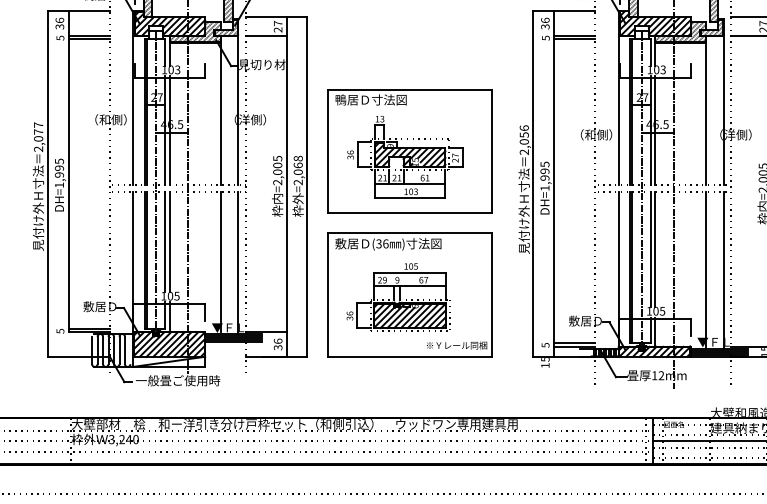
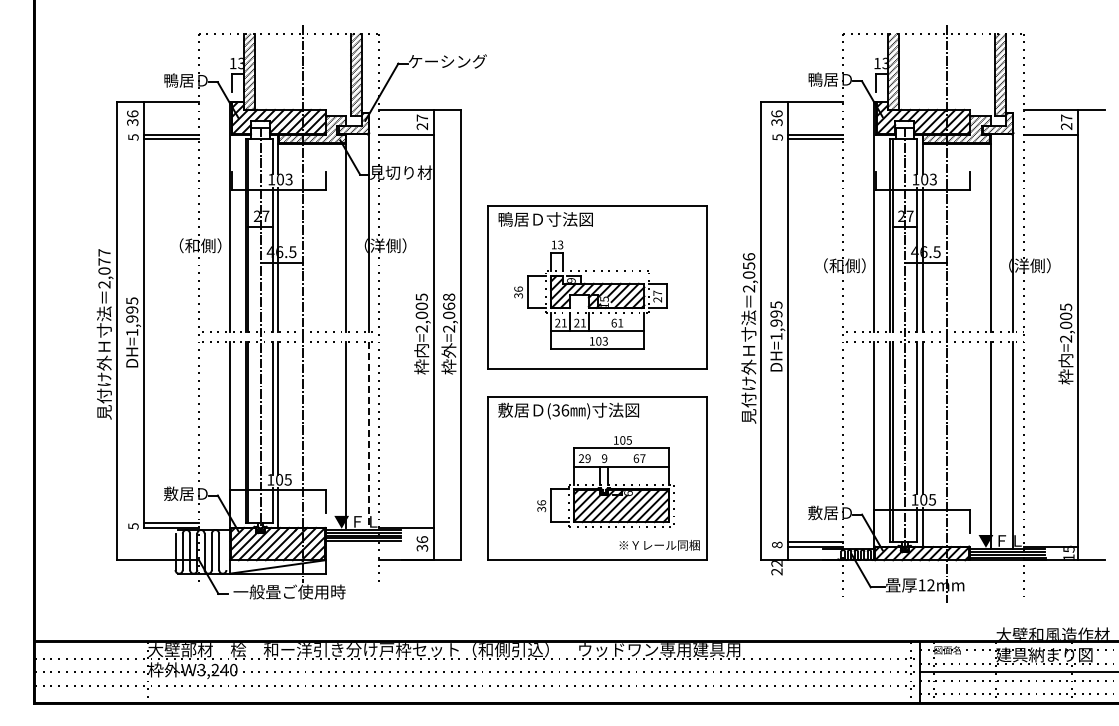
line: (238, 263) -> (369, 436), solid -> dashed
part: (398, 297) -> (605, 481), moved
text: (545, 344) -> (777, 544), 5 -> 8
text: (545, 363) -> (776, 568), 15 -> 22

